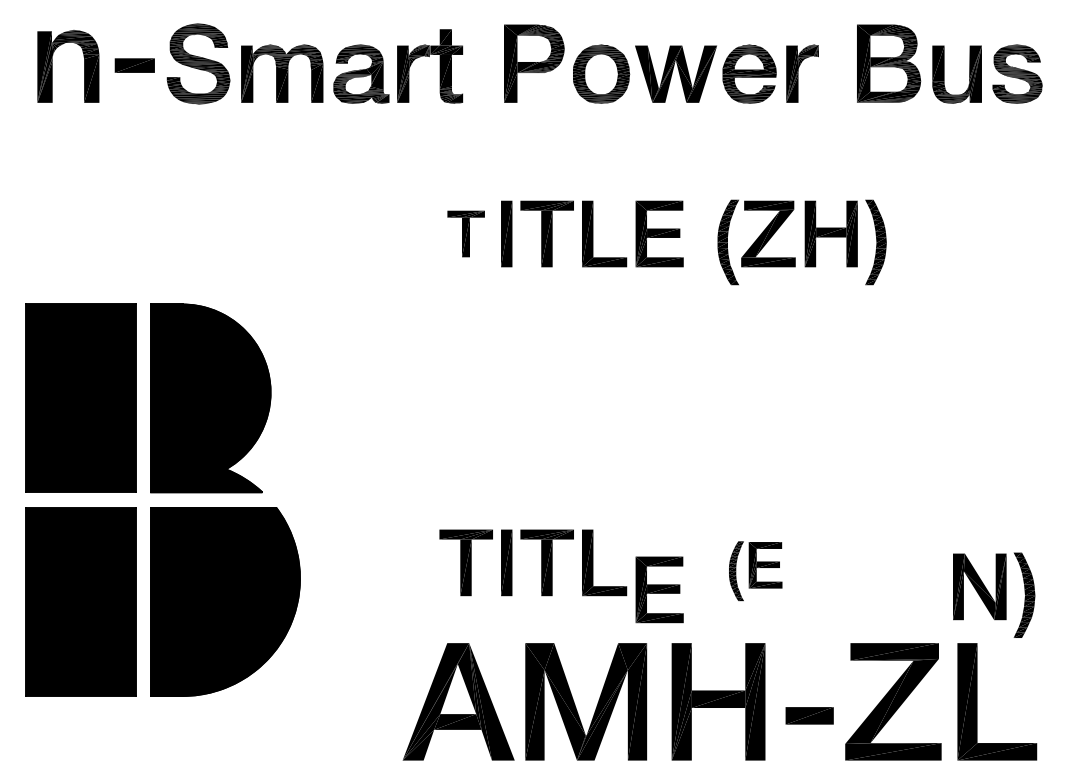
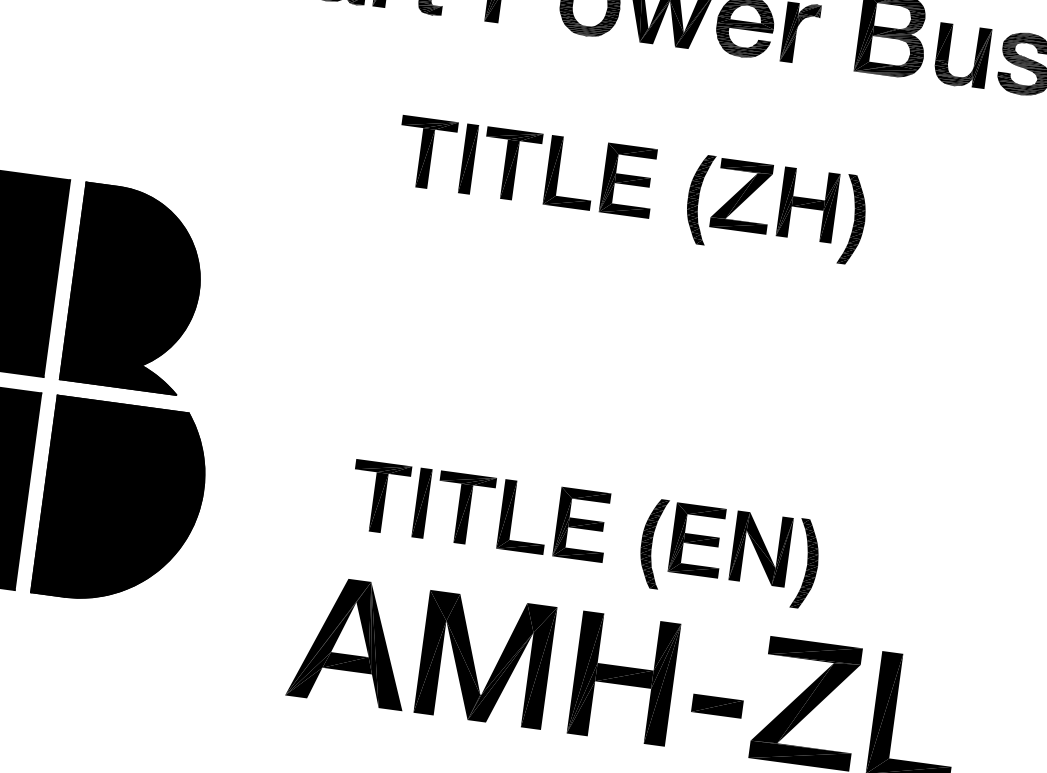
part: (465, 233) -> (425, 152), size x1.43
part: (755, 570) -> (681, 546), size x1.43
part: (659, 589) -> (581, 524), moved
part: (994, 594) -> (775, 559), moved

